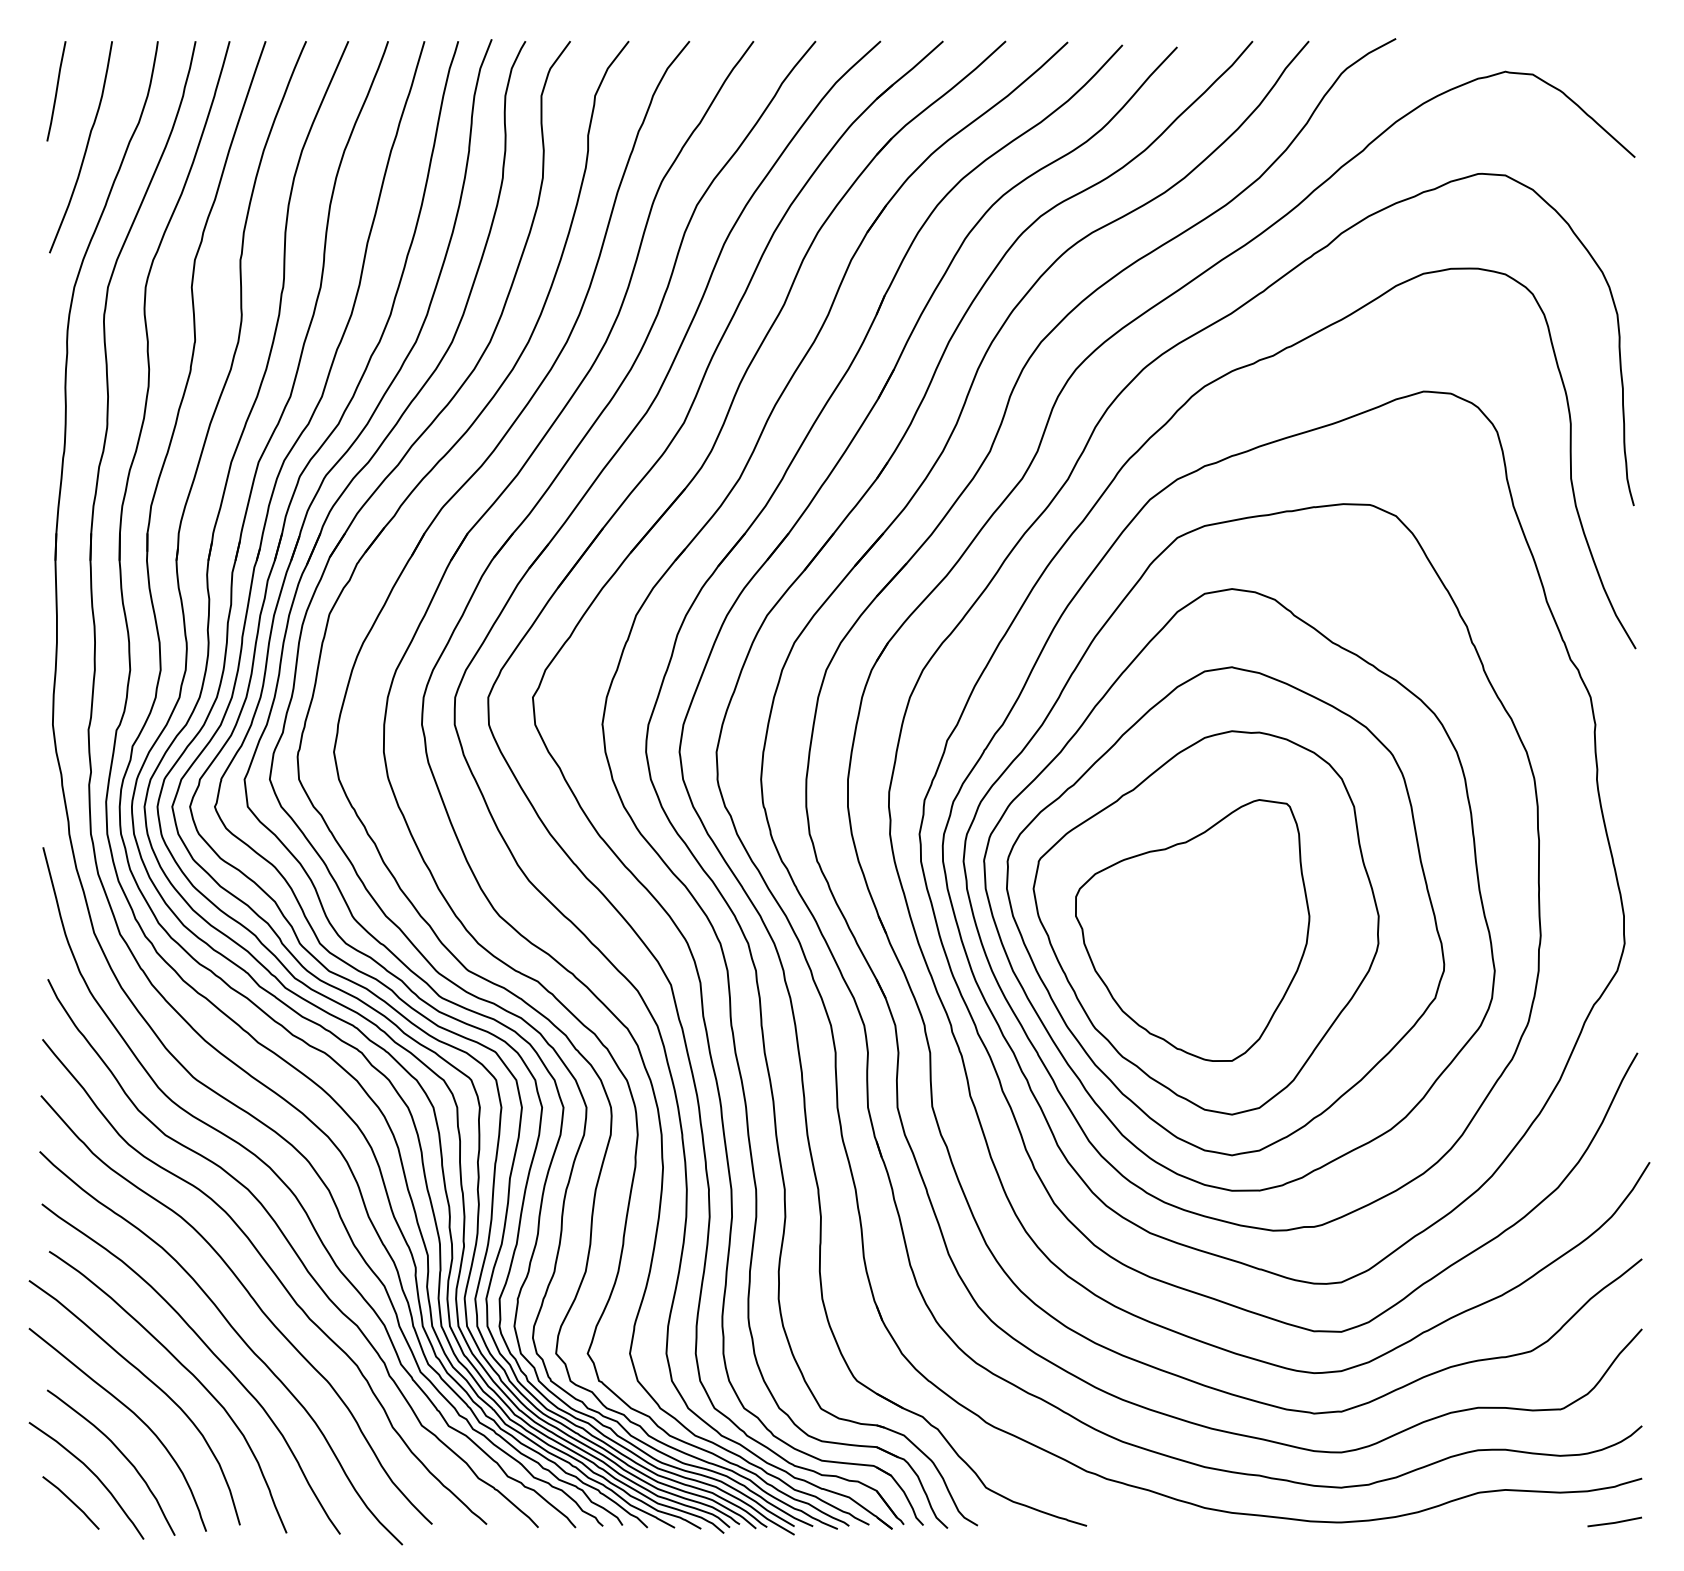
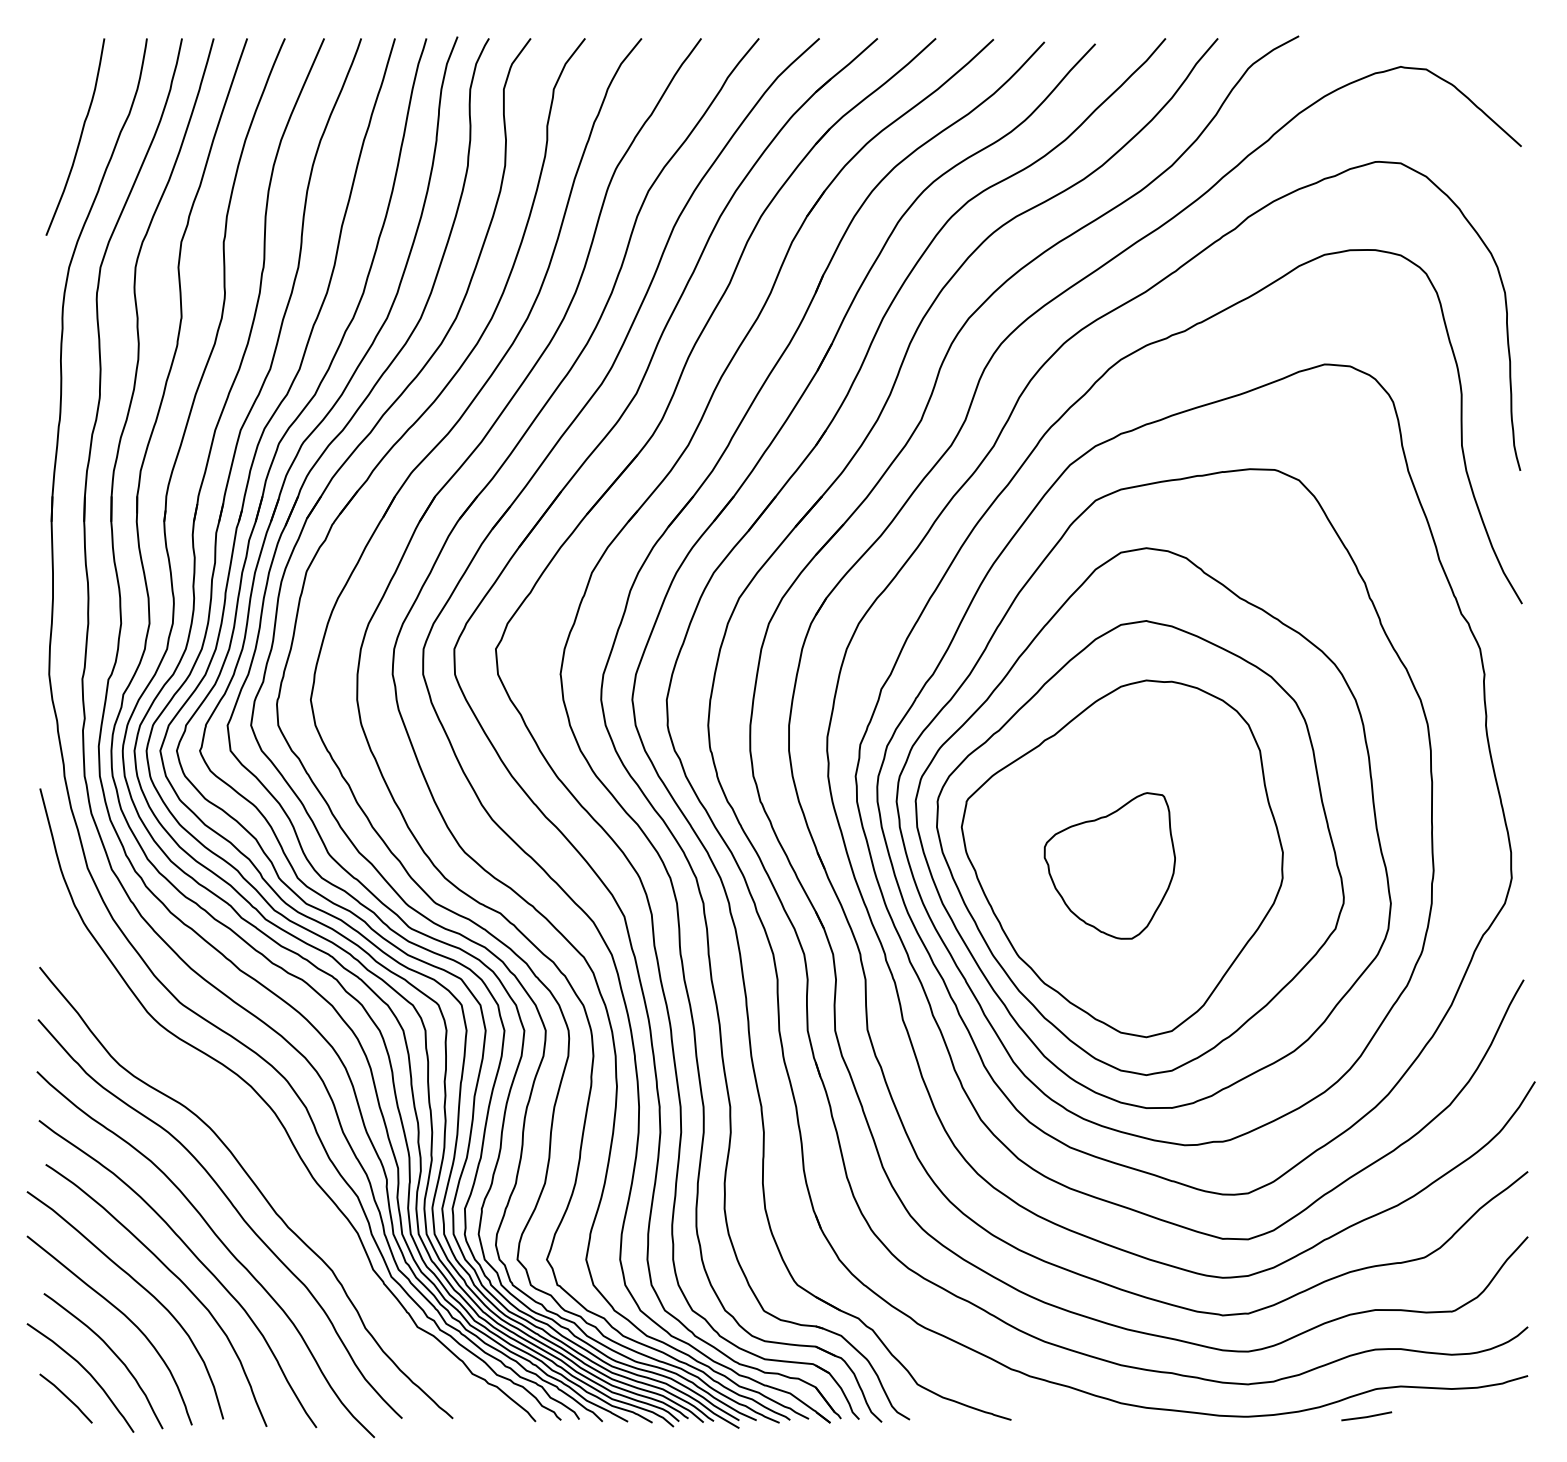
line: (56, 91) -> (52, 85), removed
part: (1192, 930) -> (1109, 865), size x0.6
curve: (293, 1251) -> (273, 1164), removed
line: (1615, 1521) -> (1367, 1415), moved

